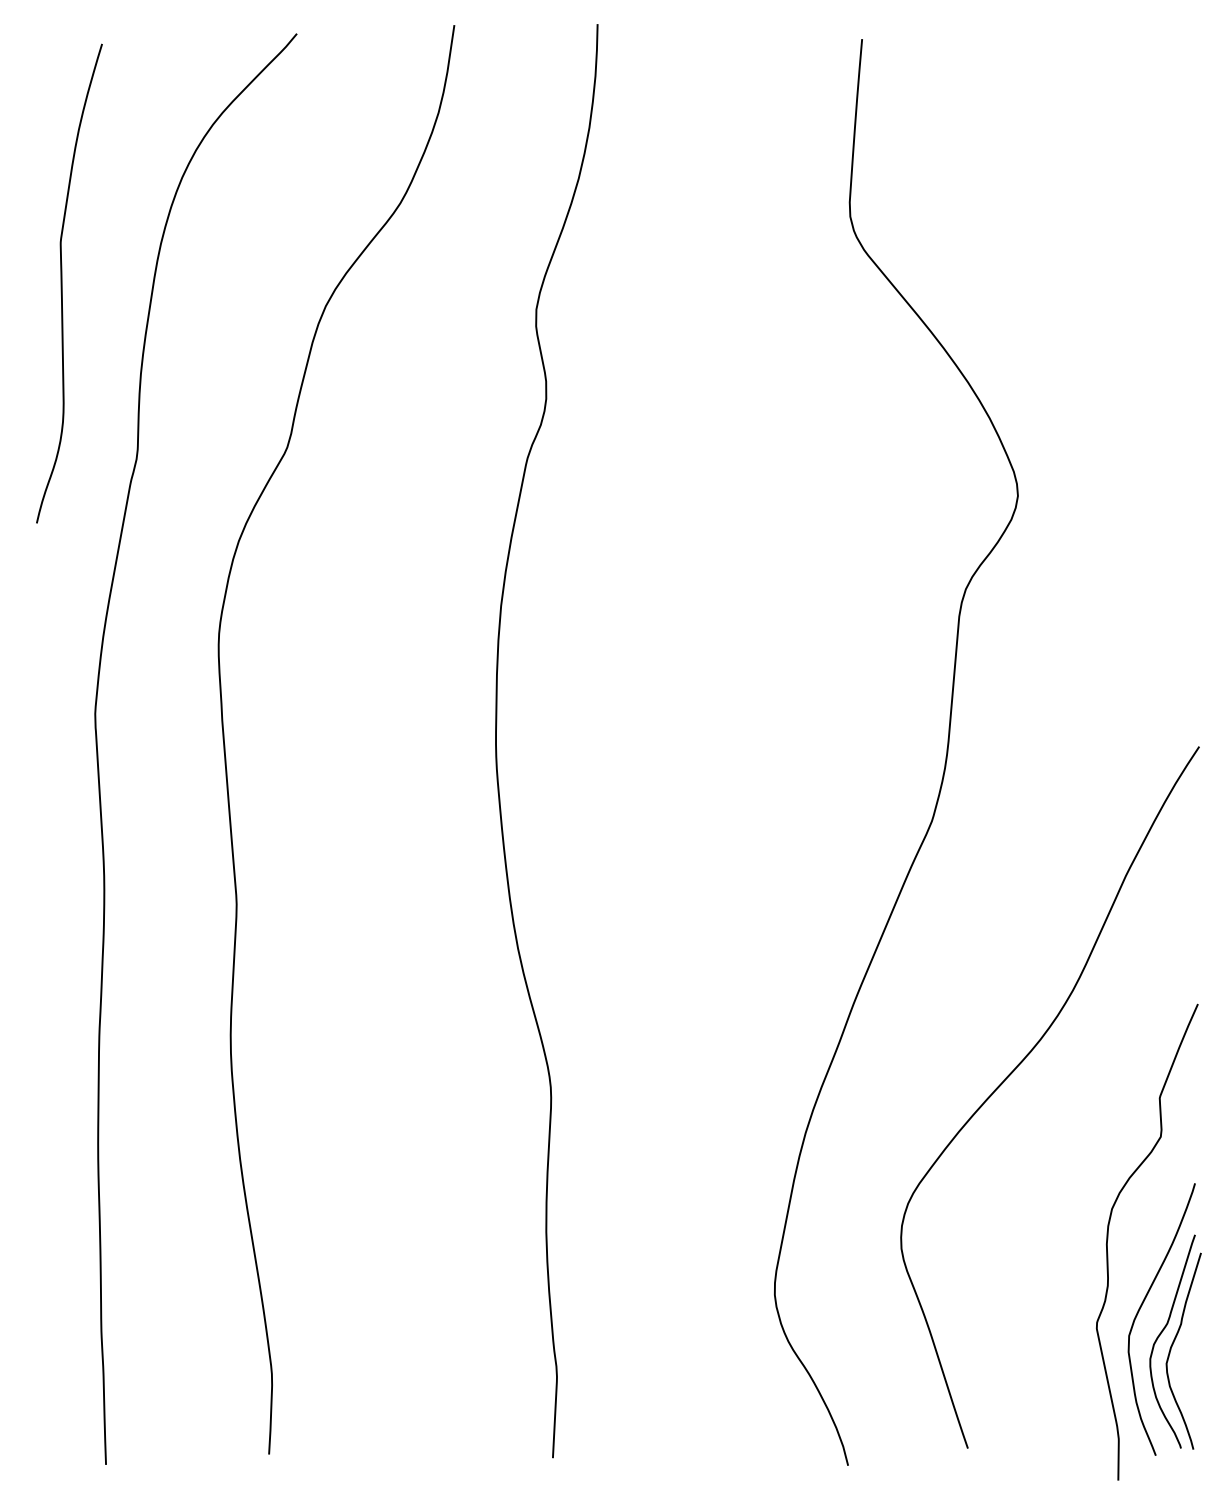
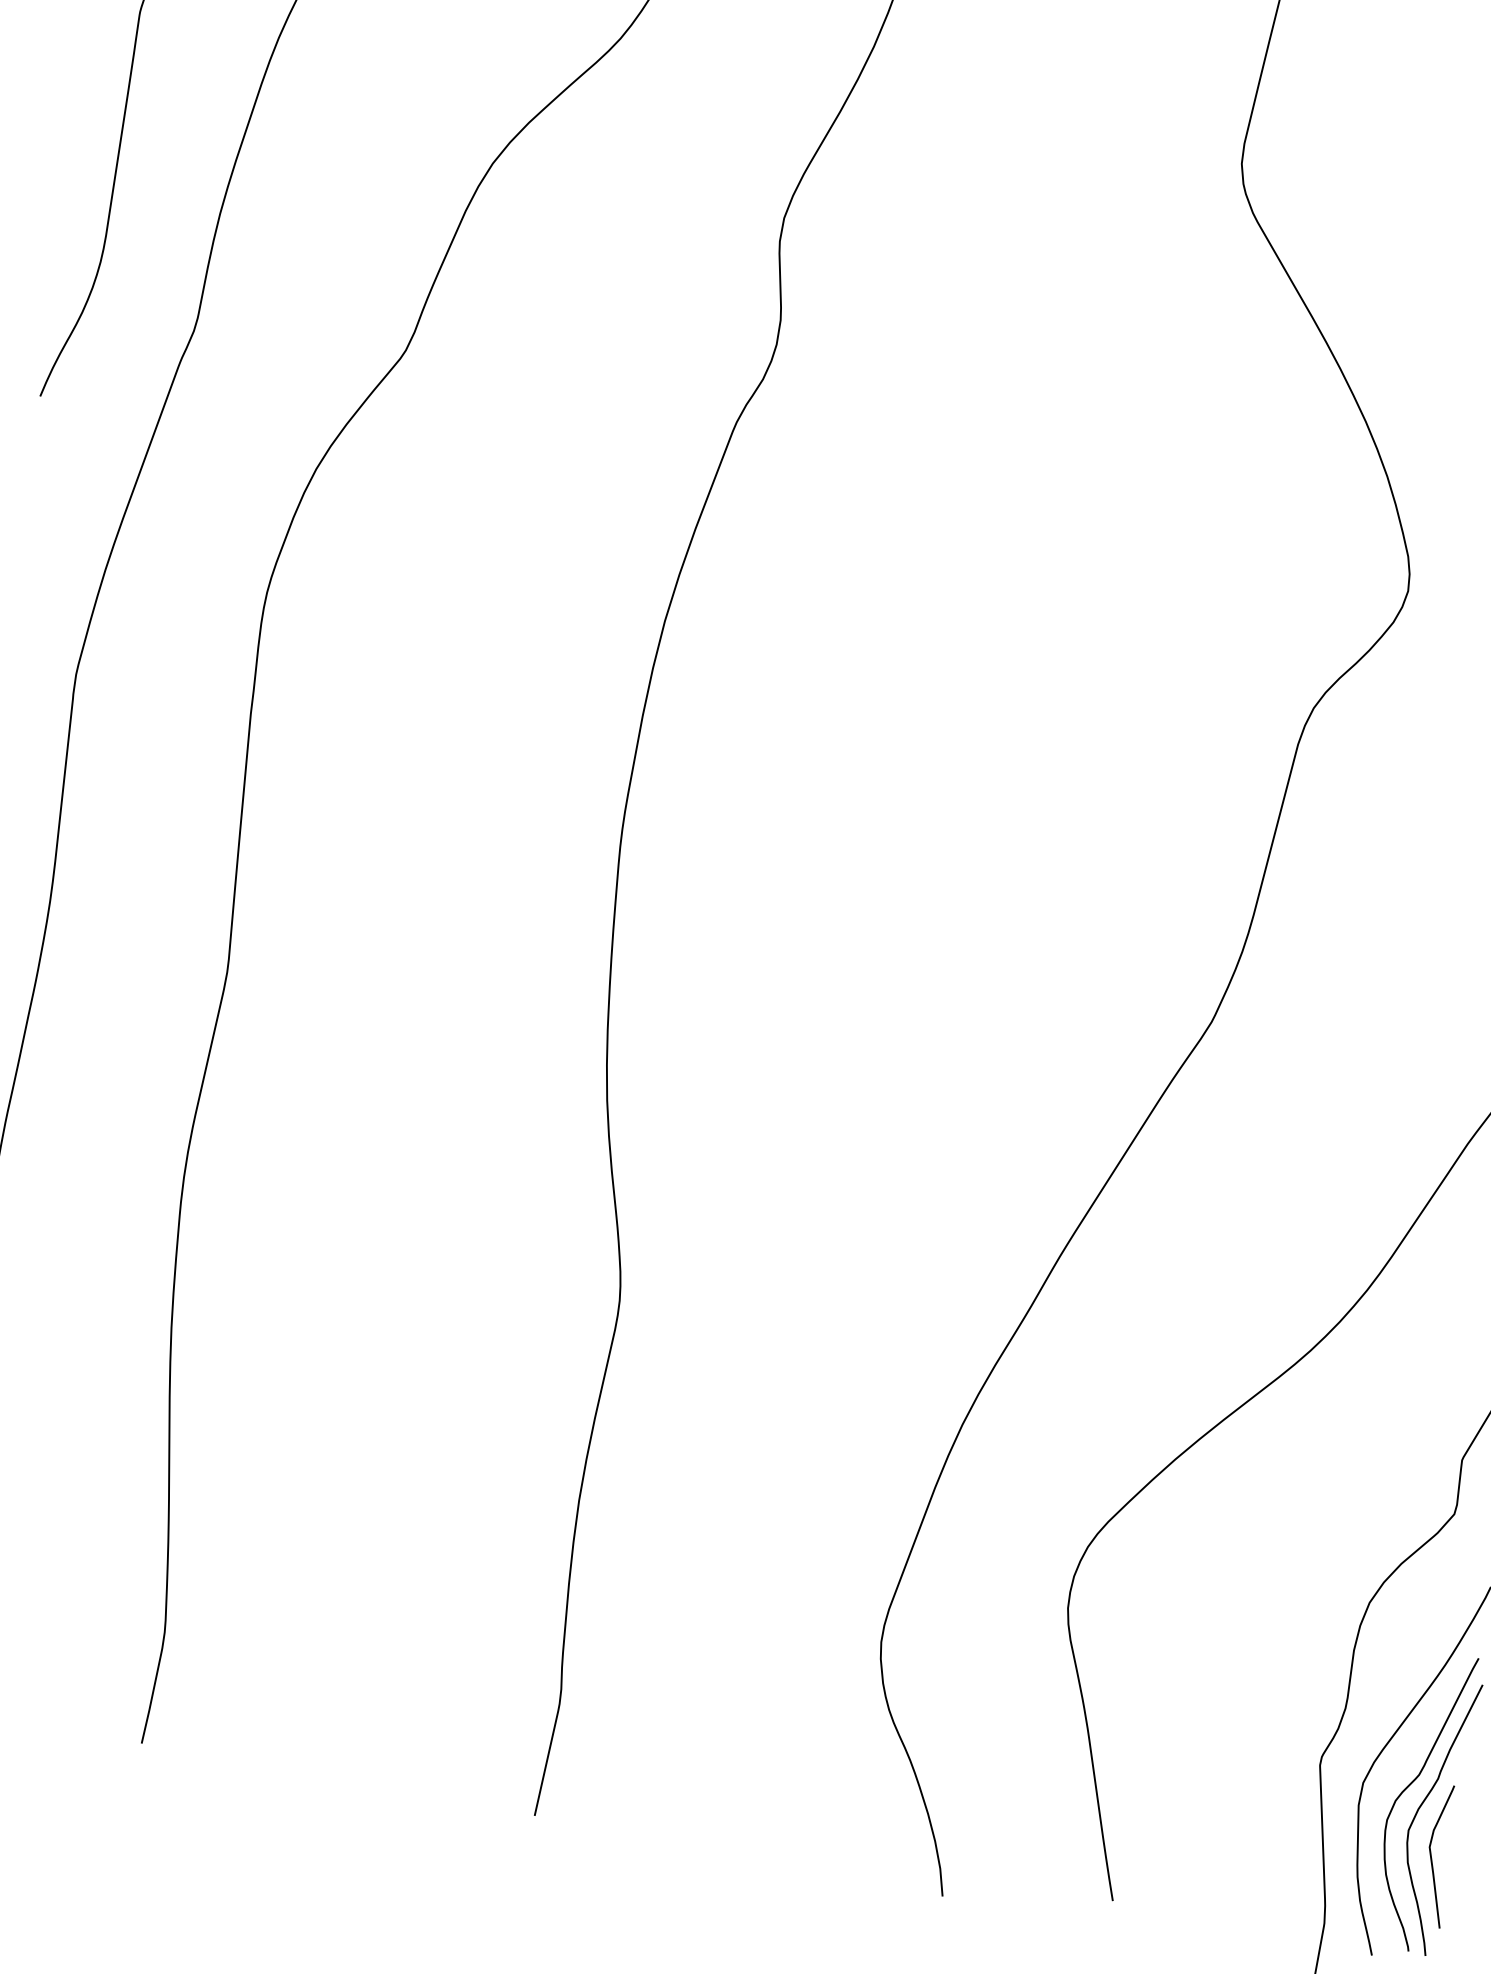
curve: (1186, 1378) -> (1432, 1855), added

